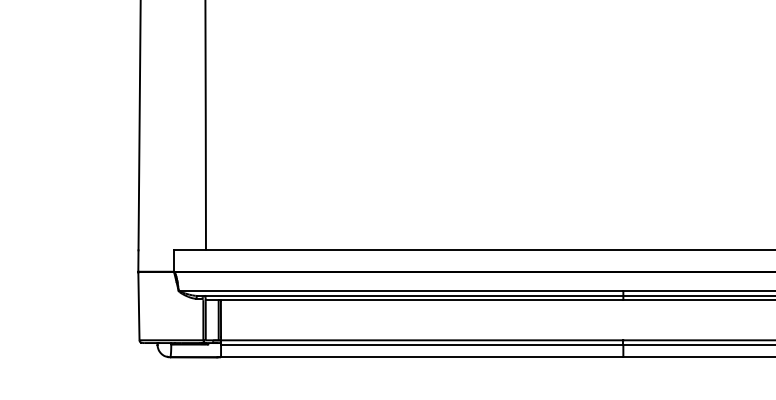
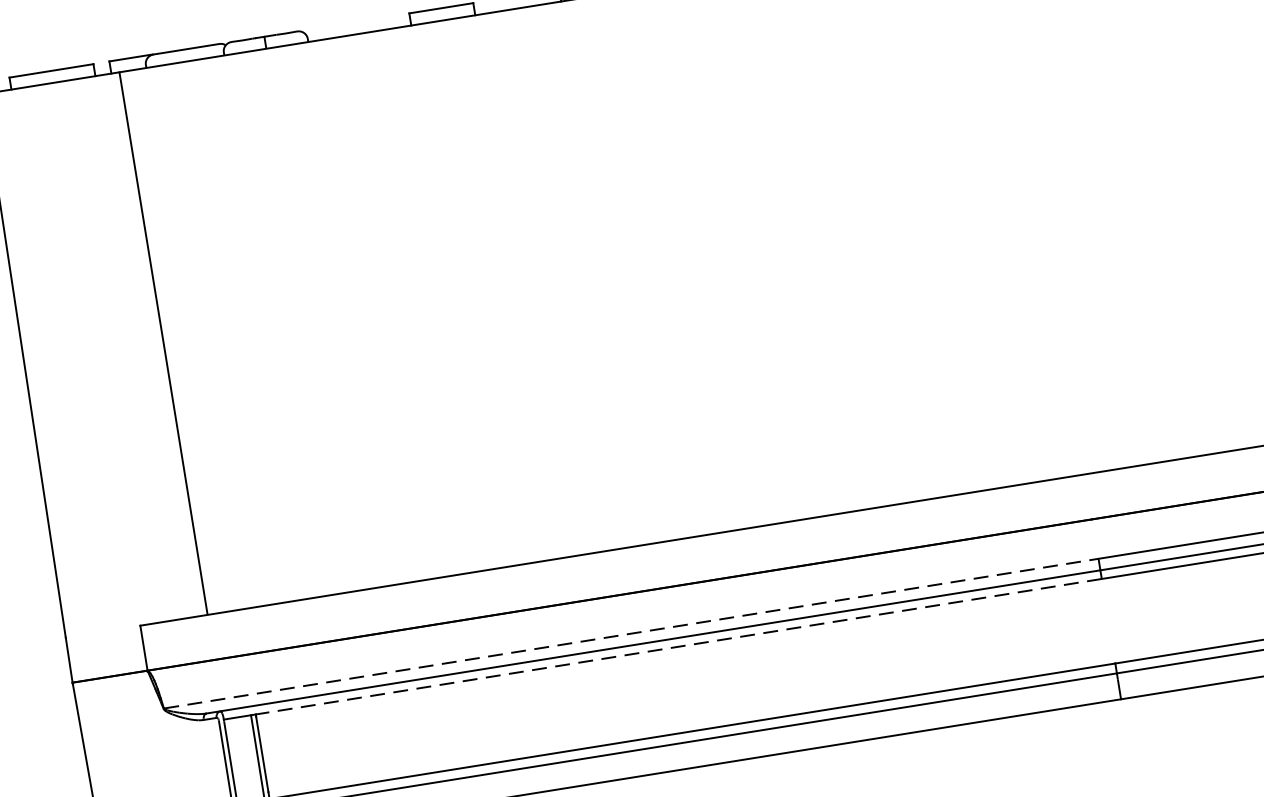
line: (401, 290) -> (632, 633), solid -> dashed
line: (421, 300) -> (677, 647), solid -> dashed

